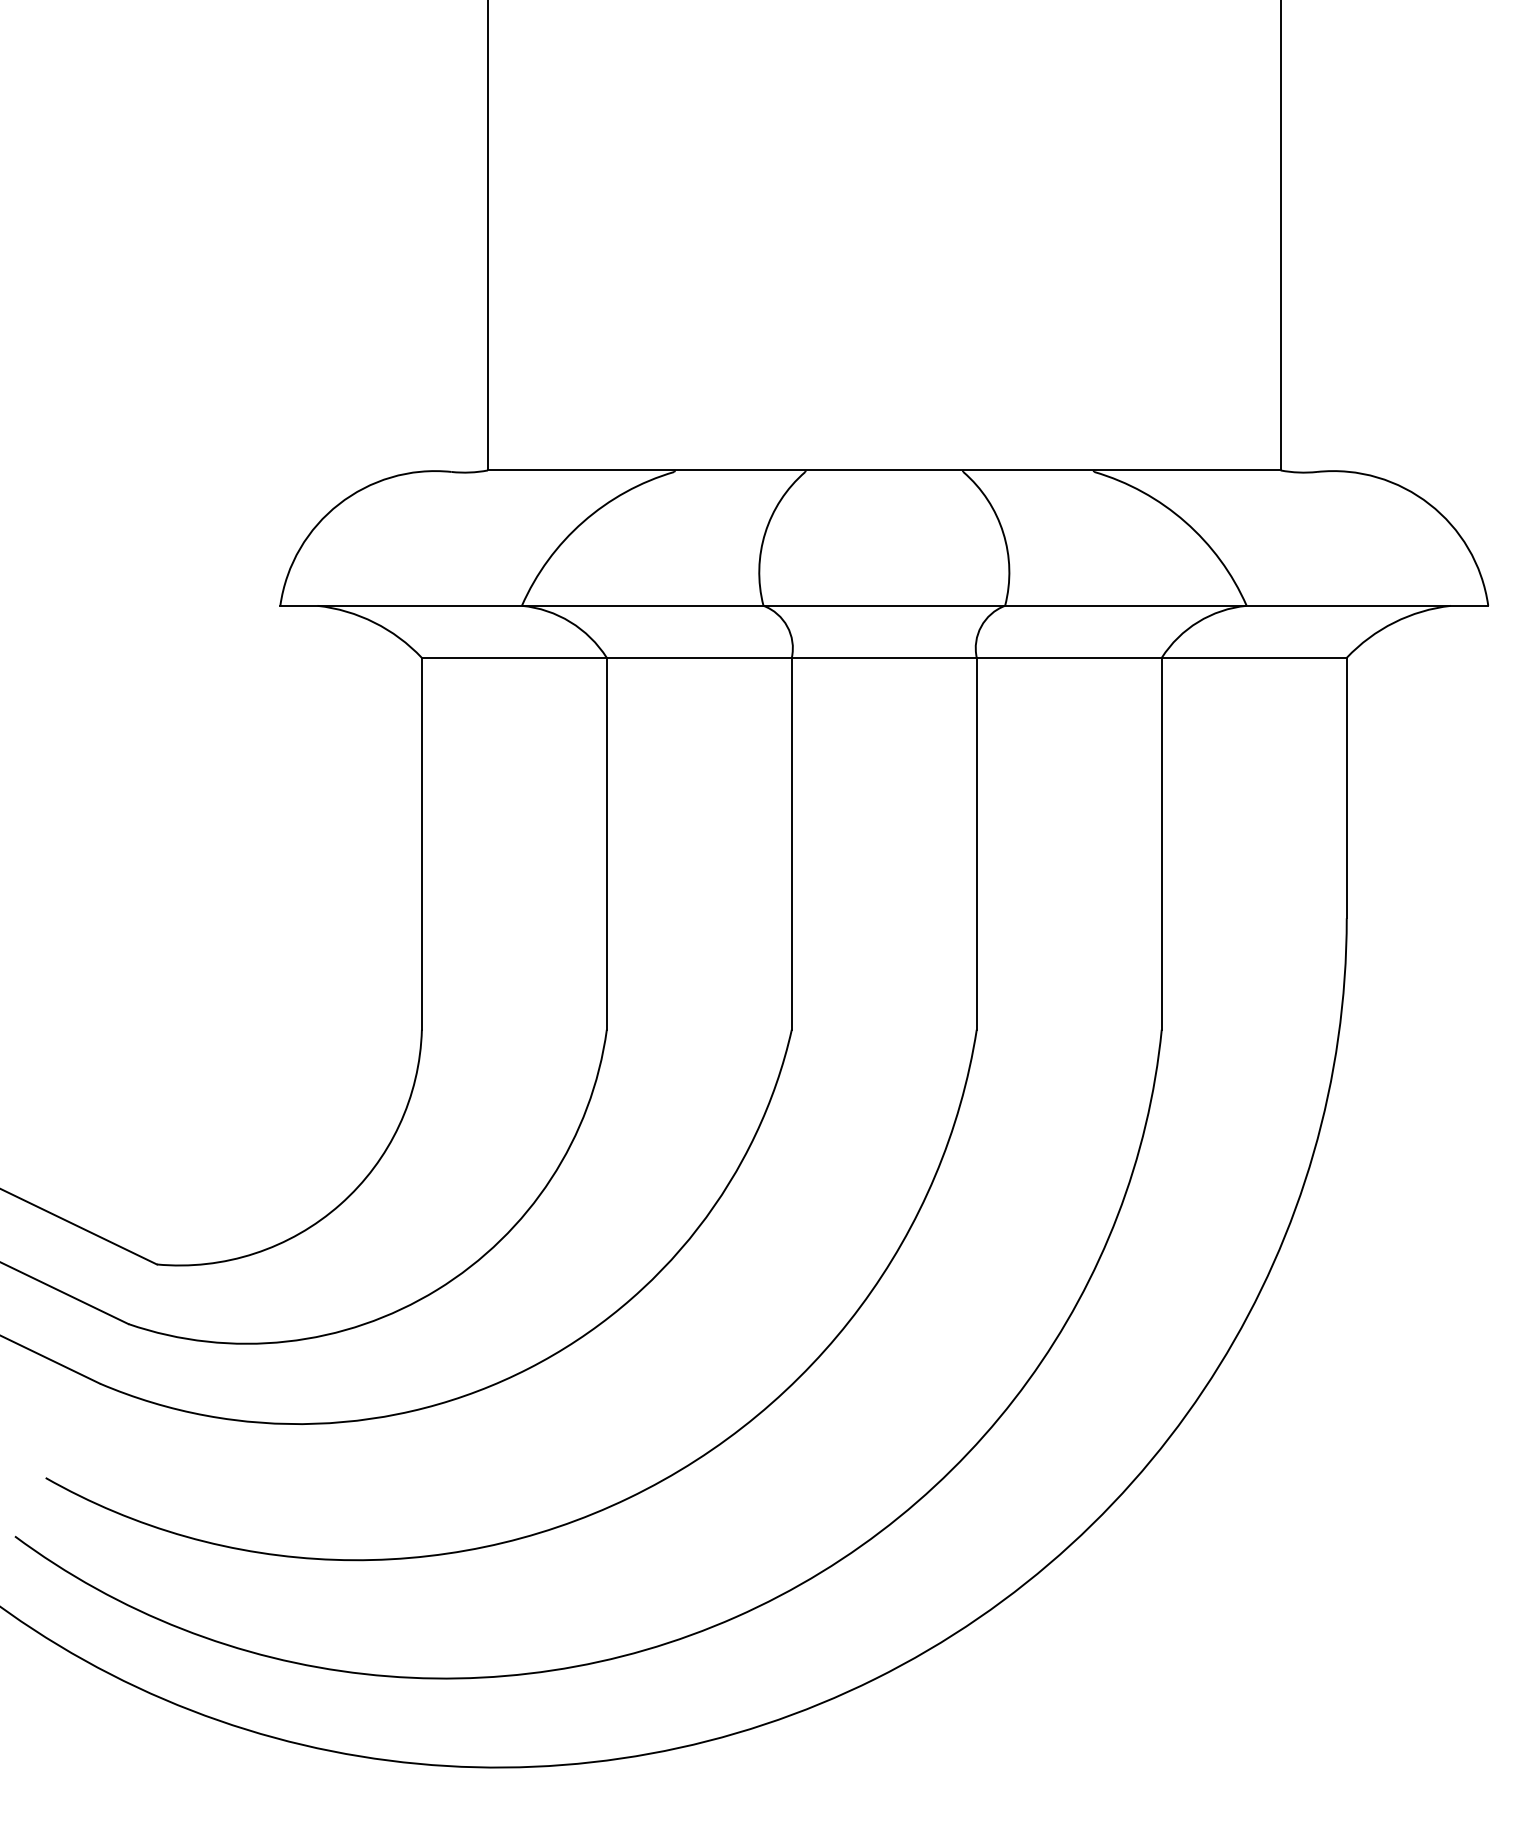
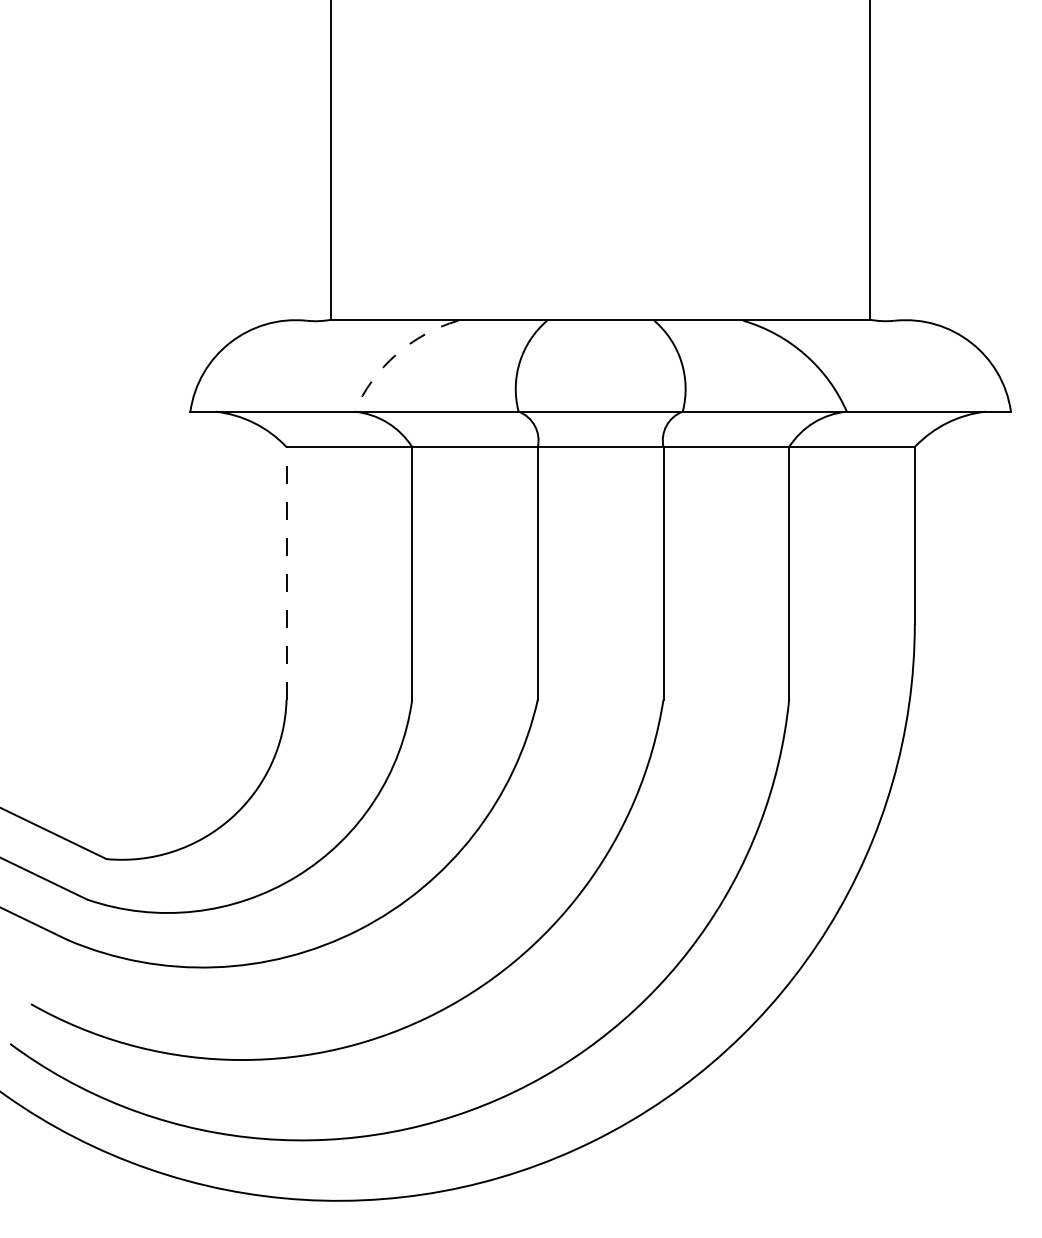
arc: (583, 521) -> (396, 354), solid -> dashed
line: (421, 842) -> (286, 572), solid -> dashed

